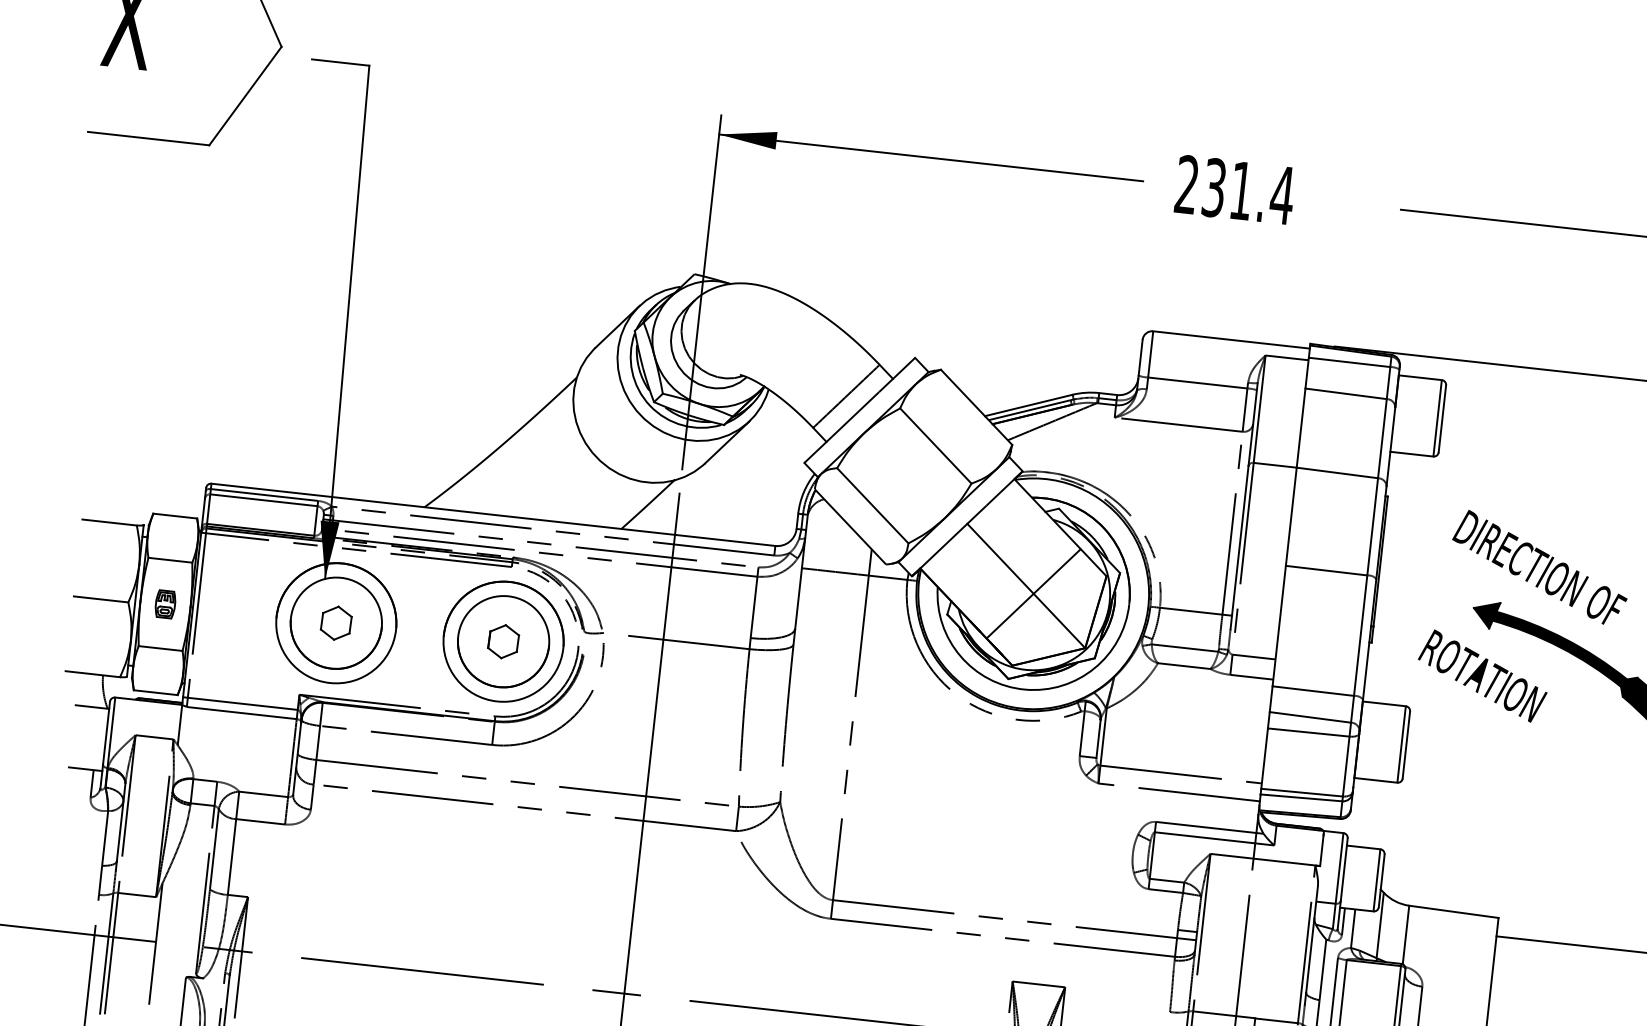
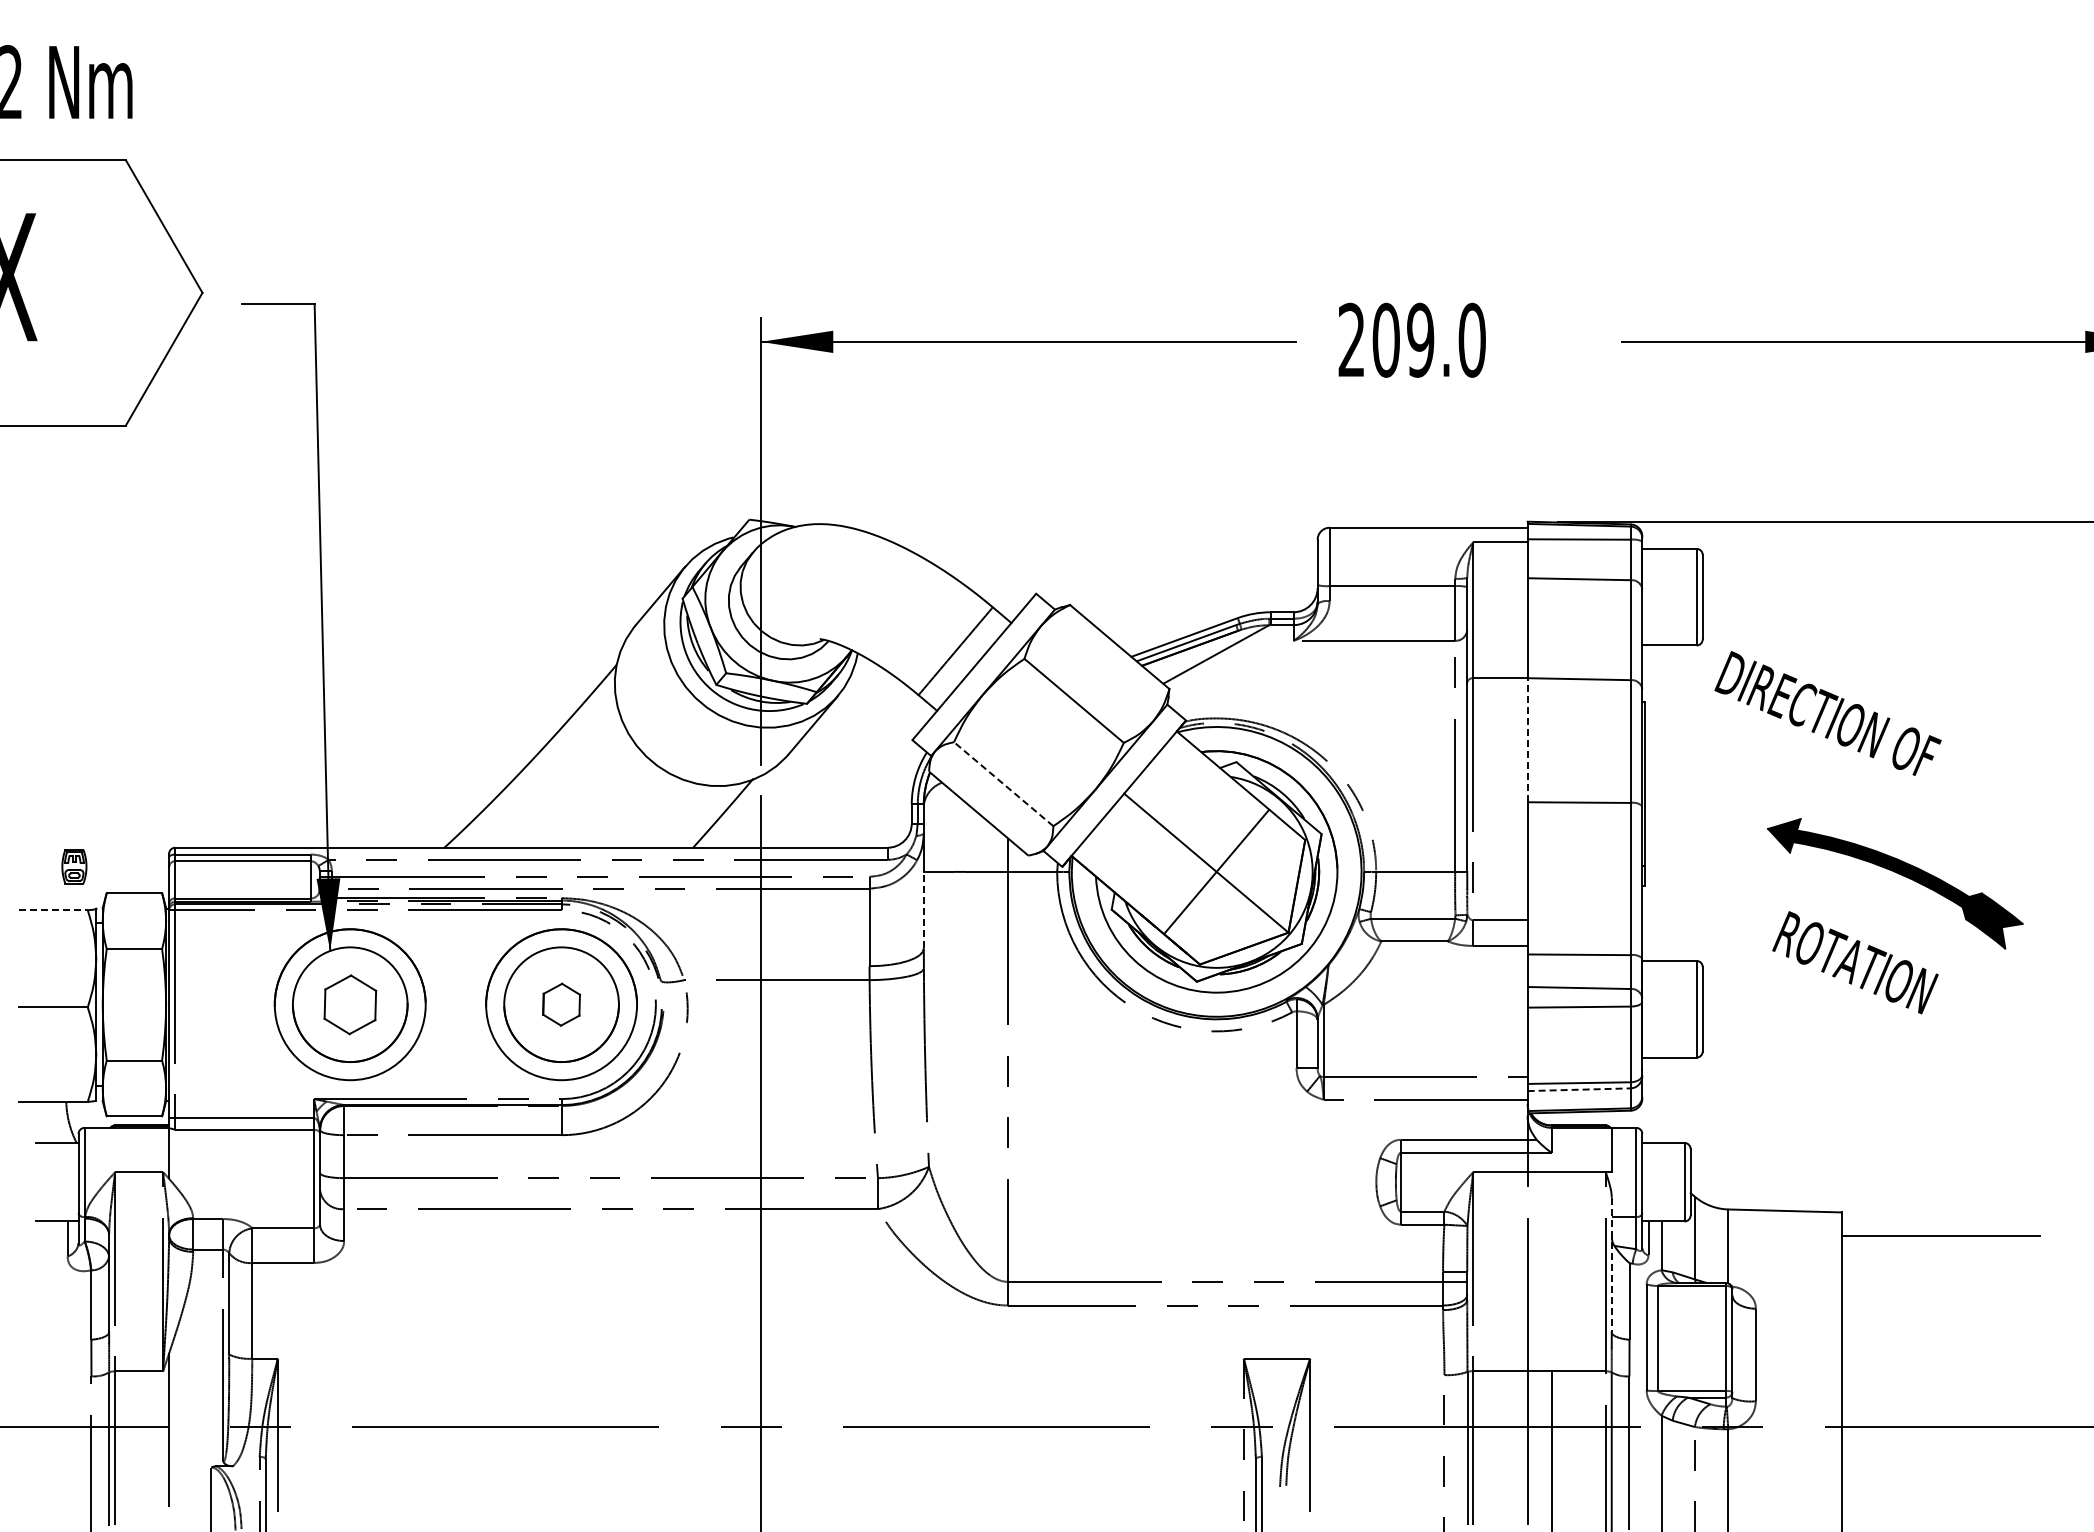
text: (1248, 191) -> (1429, 339), 231.4 -> 209.0
line: (872, 505) -> (1003, 783), solid -> dashed
line: (1291, 516) -> (1527, 739), solid -> dashed
line: (109, 522) -> (53, 910), solid -> dashed
text: (1539, 567) -> (1827, 713), moved
line: (798, 597) -> (923, 909), solid -> dashed
part: (165, 604) -> (74, 866), moved
part: (335, 623) -> (349, 1004), size x1.4
text: (1482, 675) -> (1855, 962), moved
line: (1301, 797) -> (1579, 1089), solid -> dashed
line: (1311, 939) -> (1611, 1265), solid -> dashed

